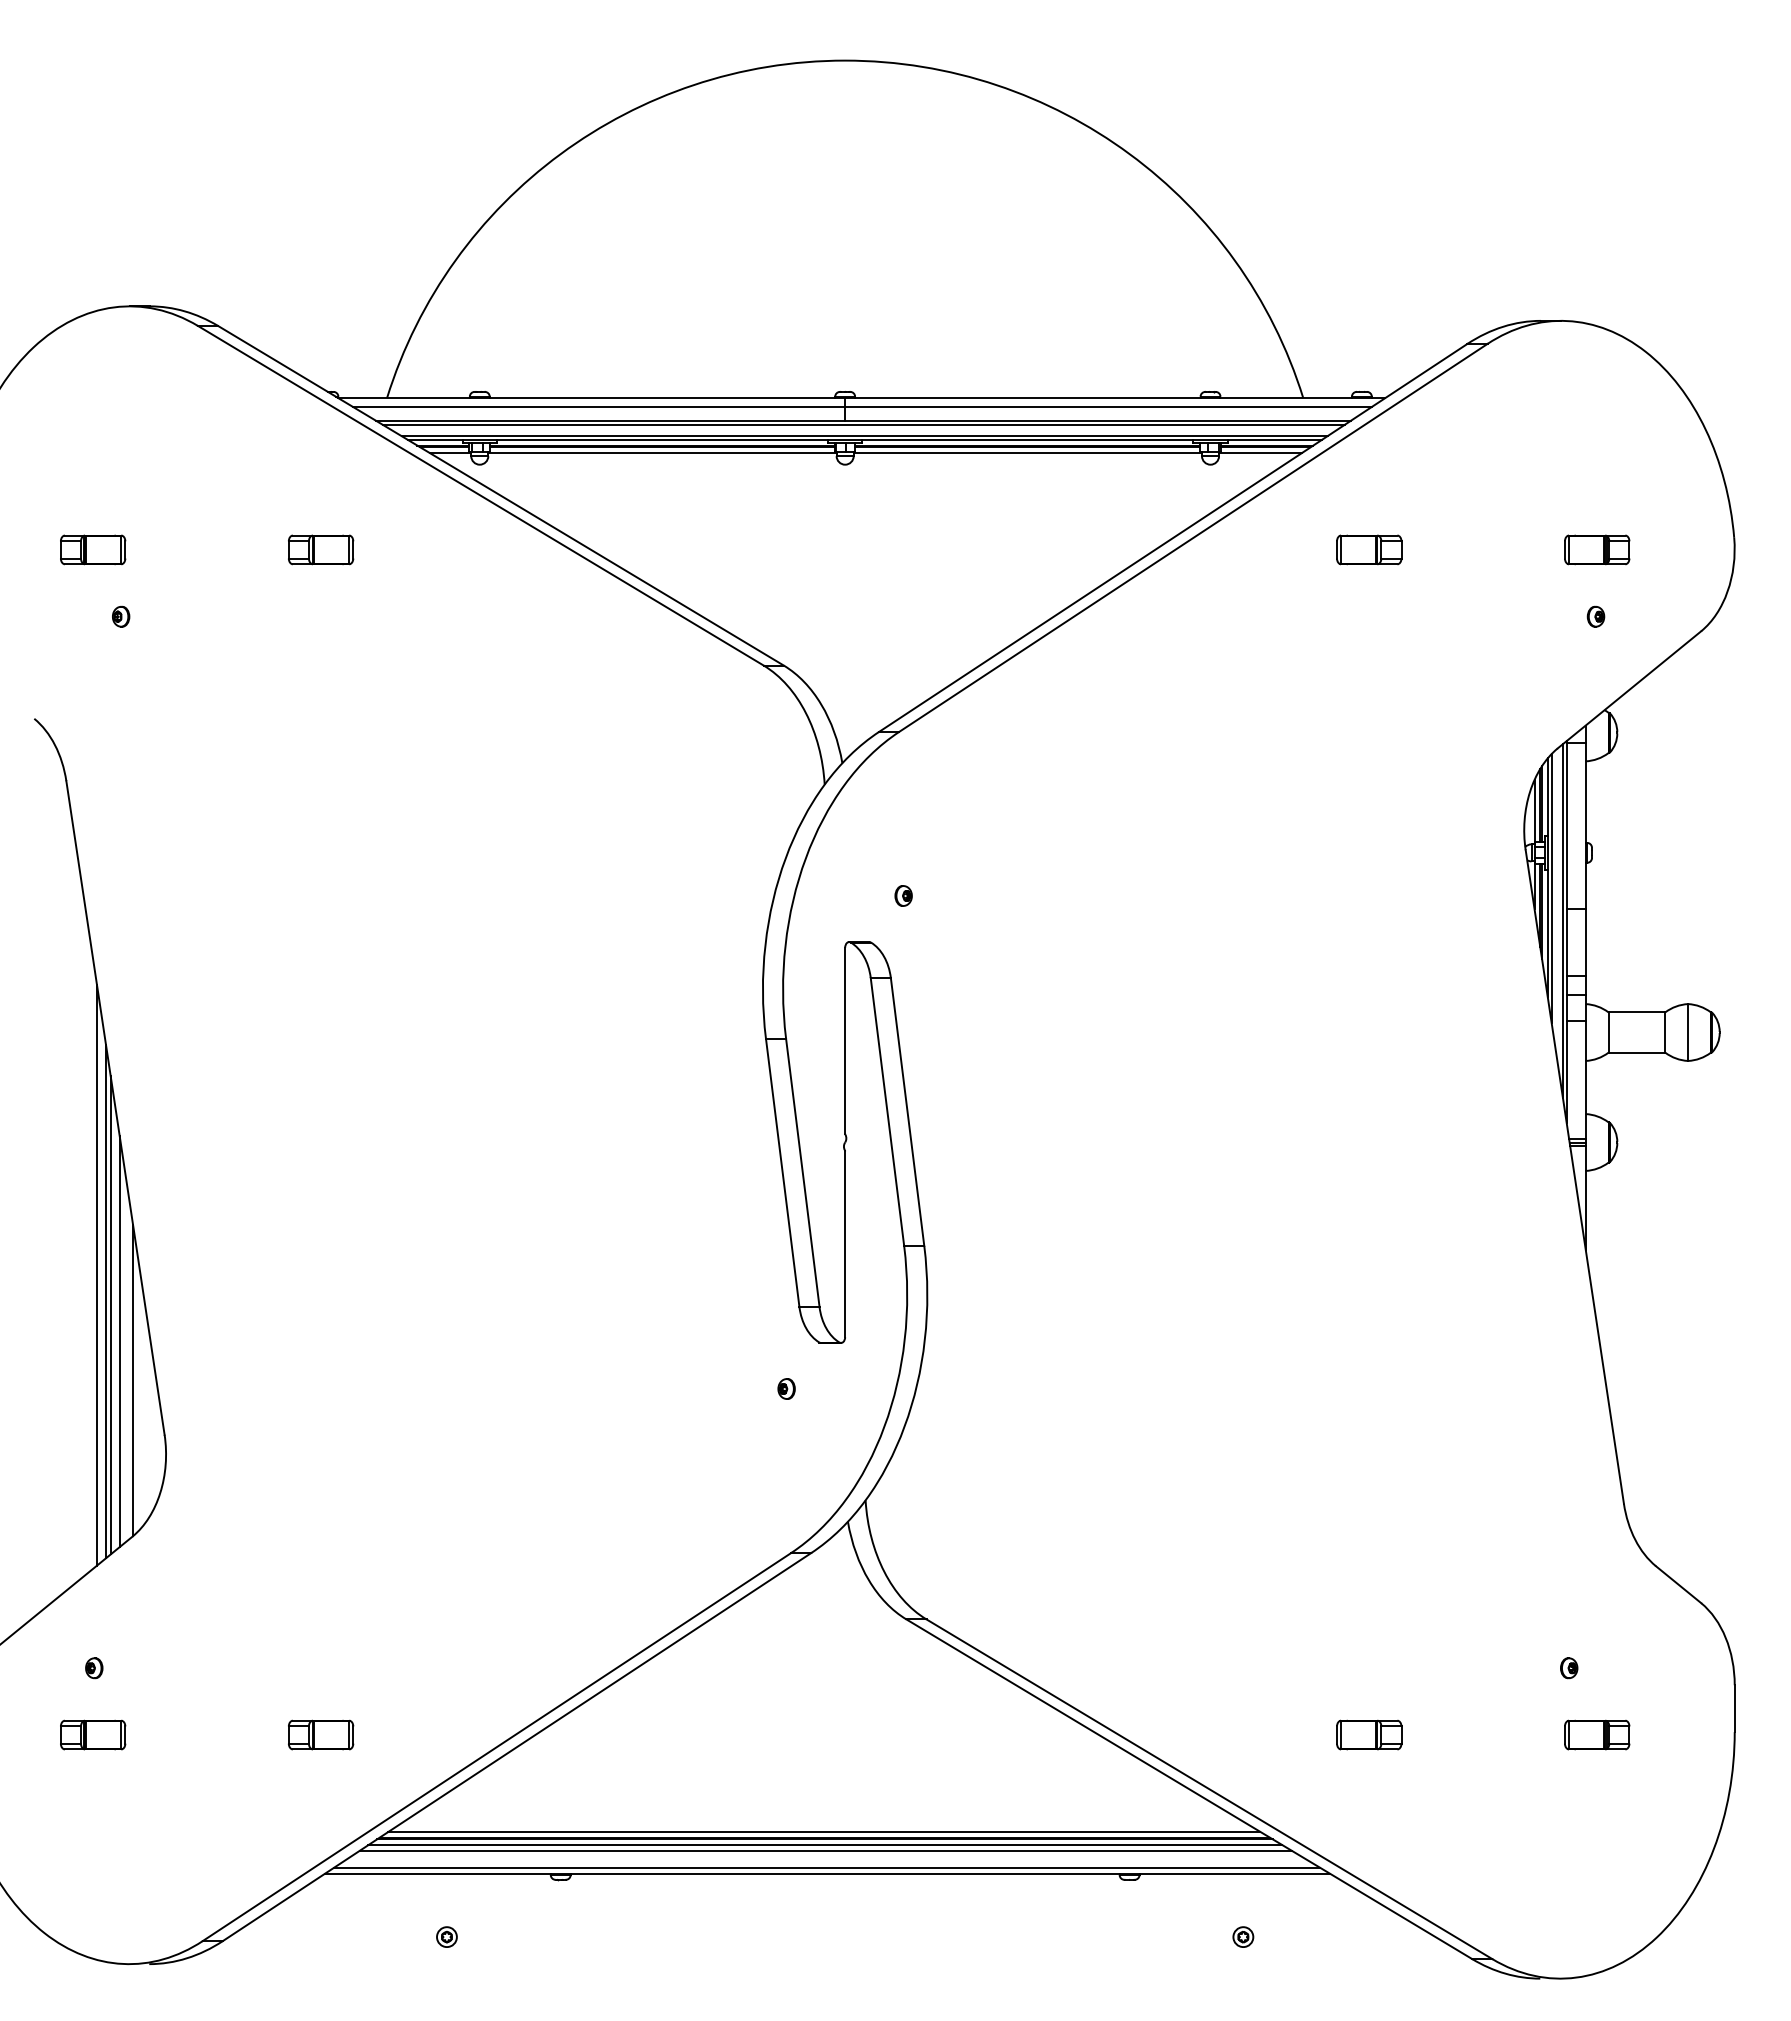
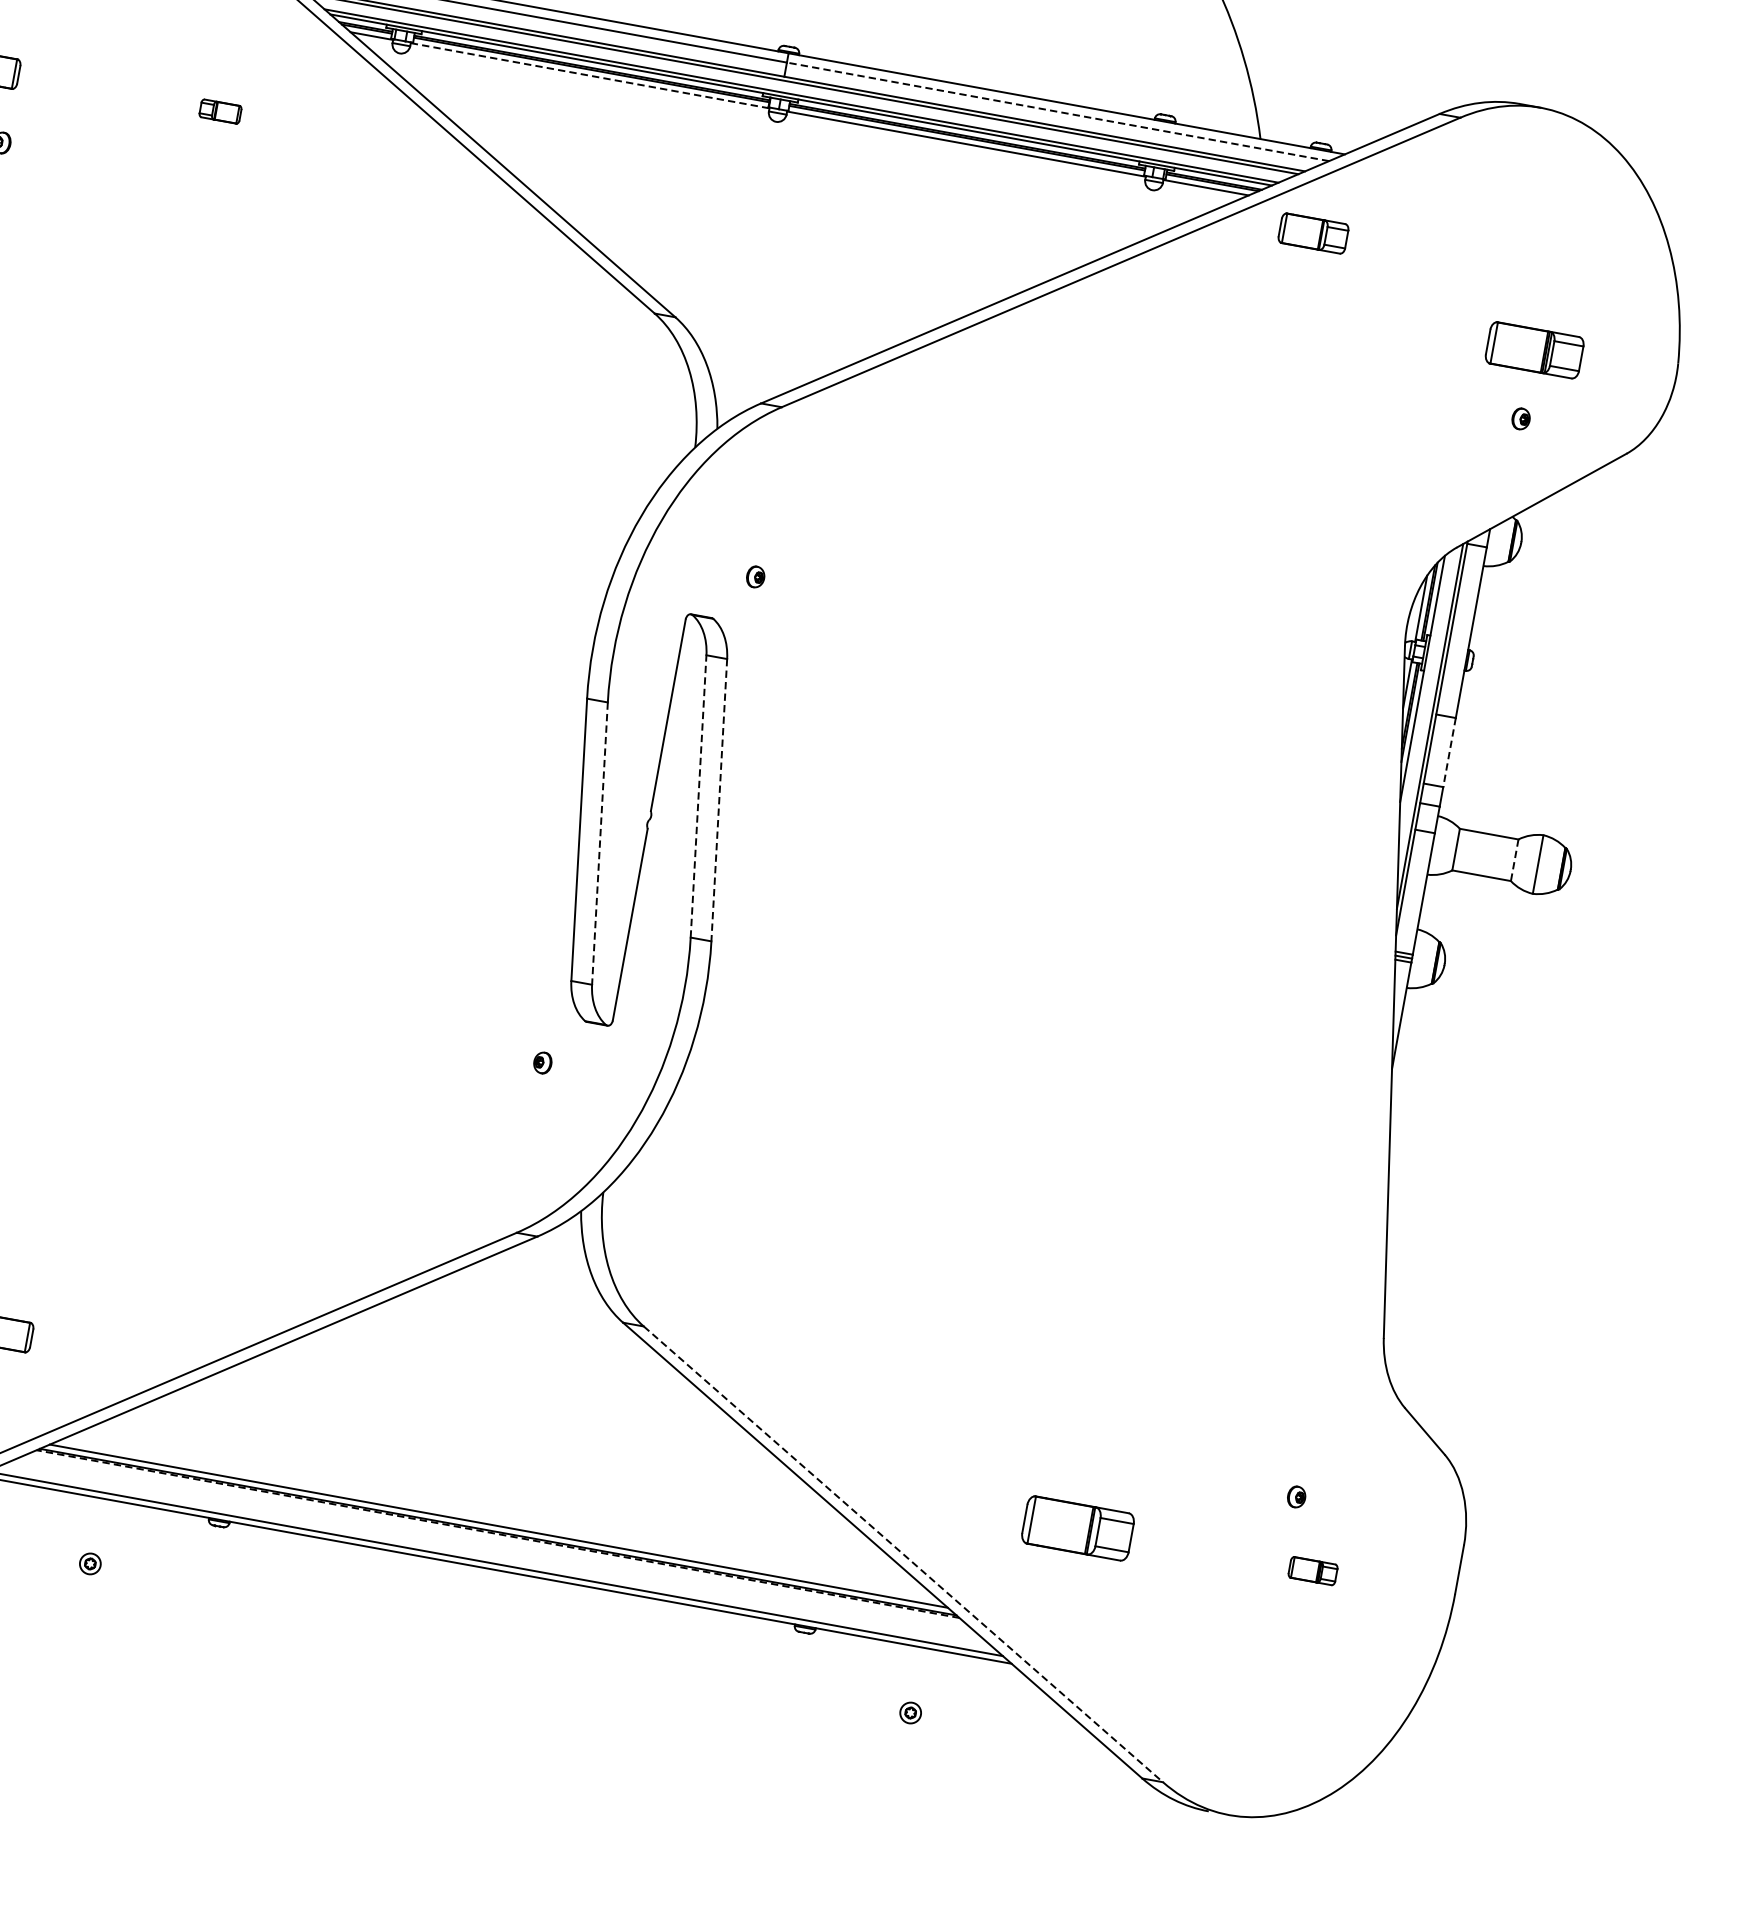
line: (1107, 407) -> (1057, 112), solid -> dashed
line: (662, 453) -> (590, 76), solid -> dashed
part: (321, 549) -> (220, 111), size x0.6
part: (1369, 549) -> (1313, 233), moved
part: (1597, 549) -> (1535, 350), size x1.4
line: (1551, 888) -> (1424, 690), removed
line: (1585, 942) -> (1449, 752), solid -> dashed
line: (1665, 1033) -> (1514, 861), solid -> dashed
line: (887, 1111) -> (698, 796), solid -> dashed
line: (907, 1112) -> (719, 800), solid -> dashed
line: (802, 1173) -> (599, 843), solid -> dashed
part: (1369, 1734) -> (1078, 1527), size x1.6
part: (1597, 1734) -> (1313, 1570), size x0.7
line: (1209, 1789) -> (903, 1554), solid -> dashed
line: (824, 1839) -> (497, 1534), solid -> dashed
line: (825, 1845) -> (497, 1540), removed
line: (825, 1850) -> (496, 1545), removed

